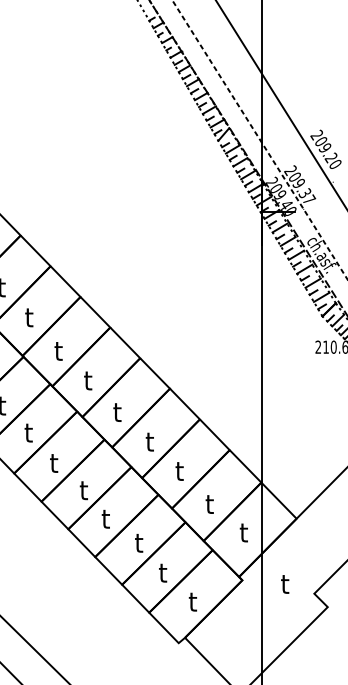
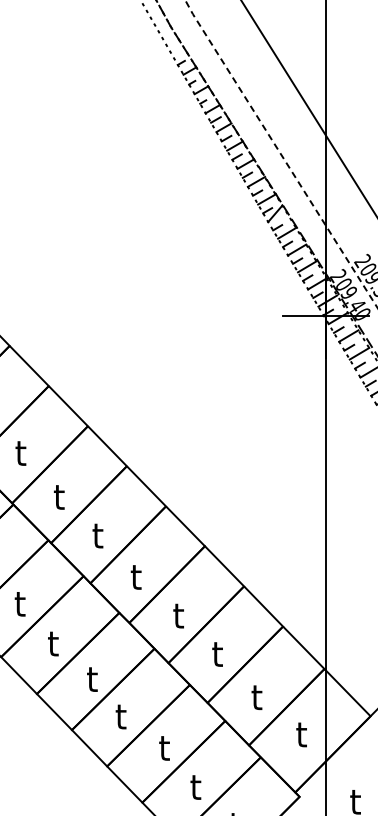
line: (245, 212) -> (303, 315), added

